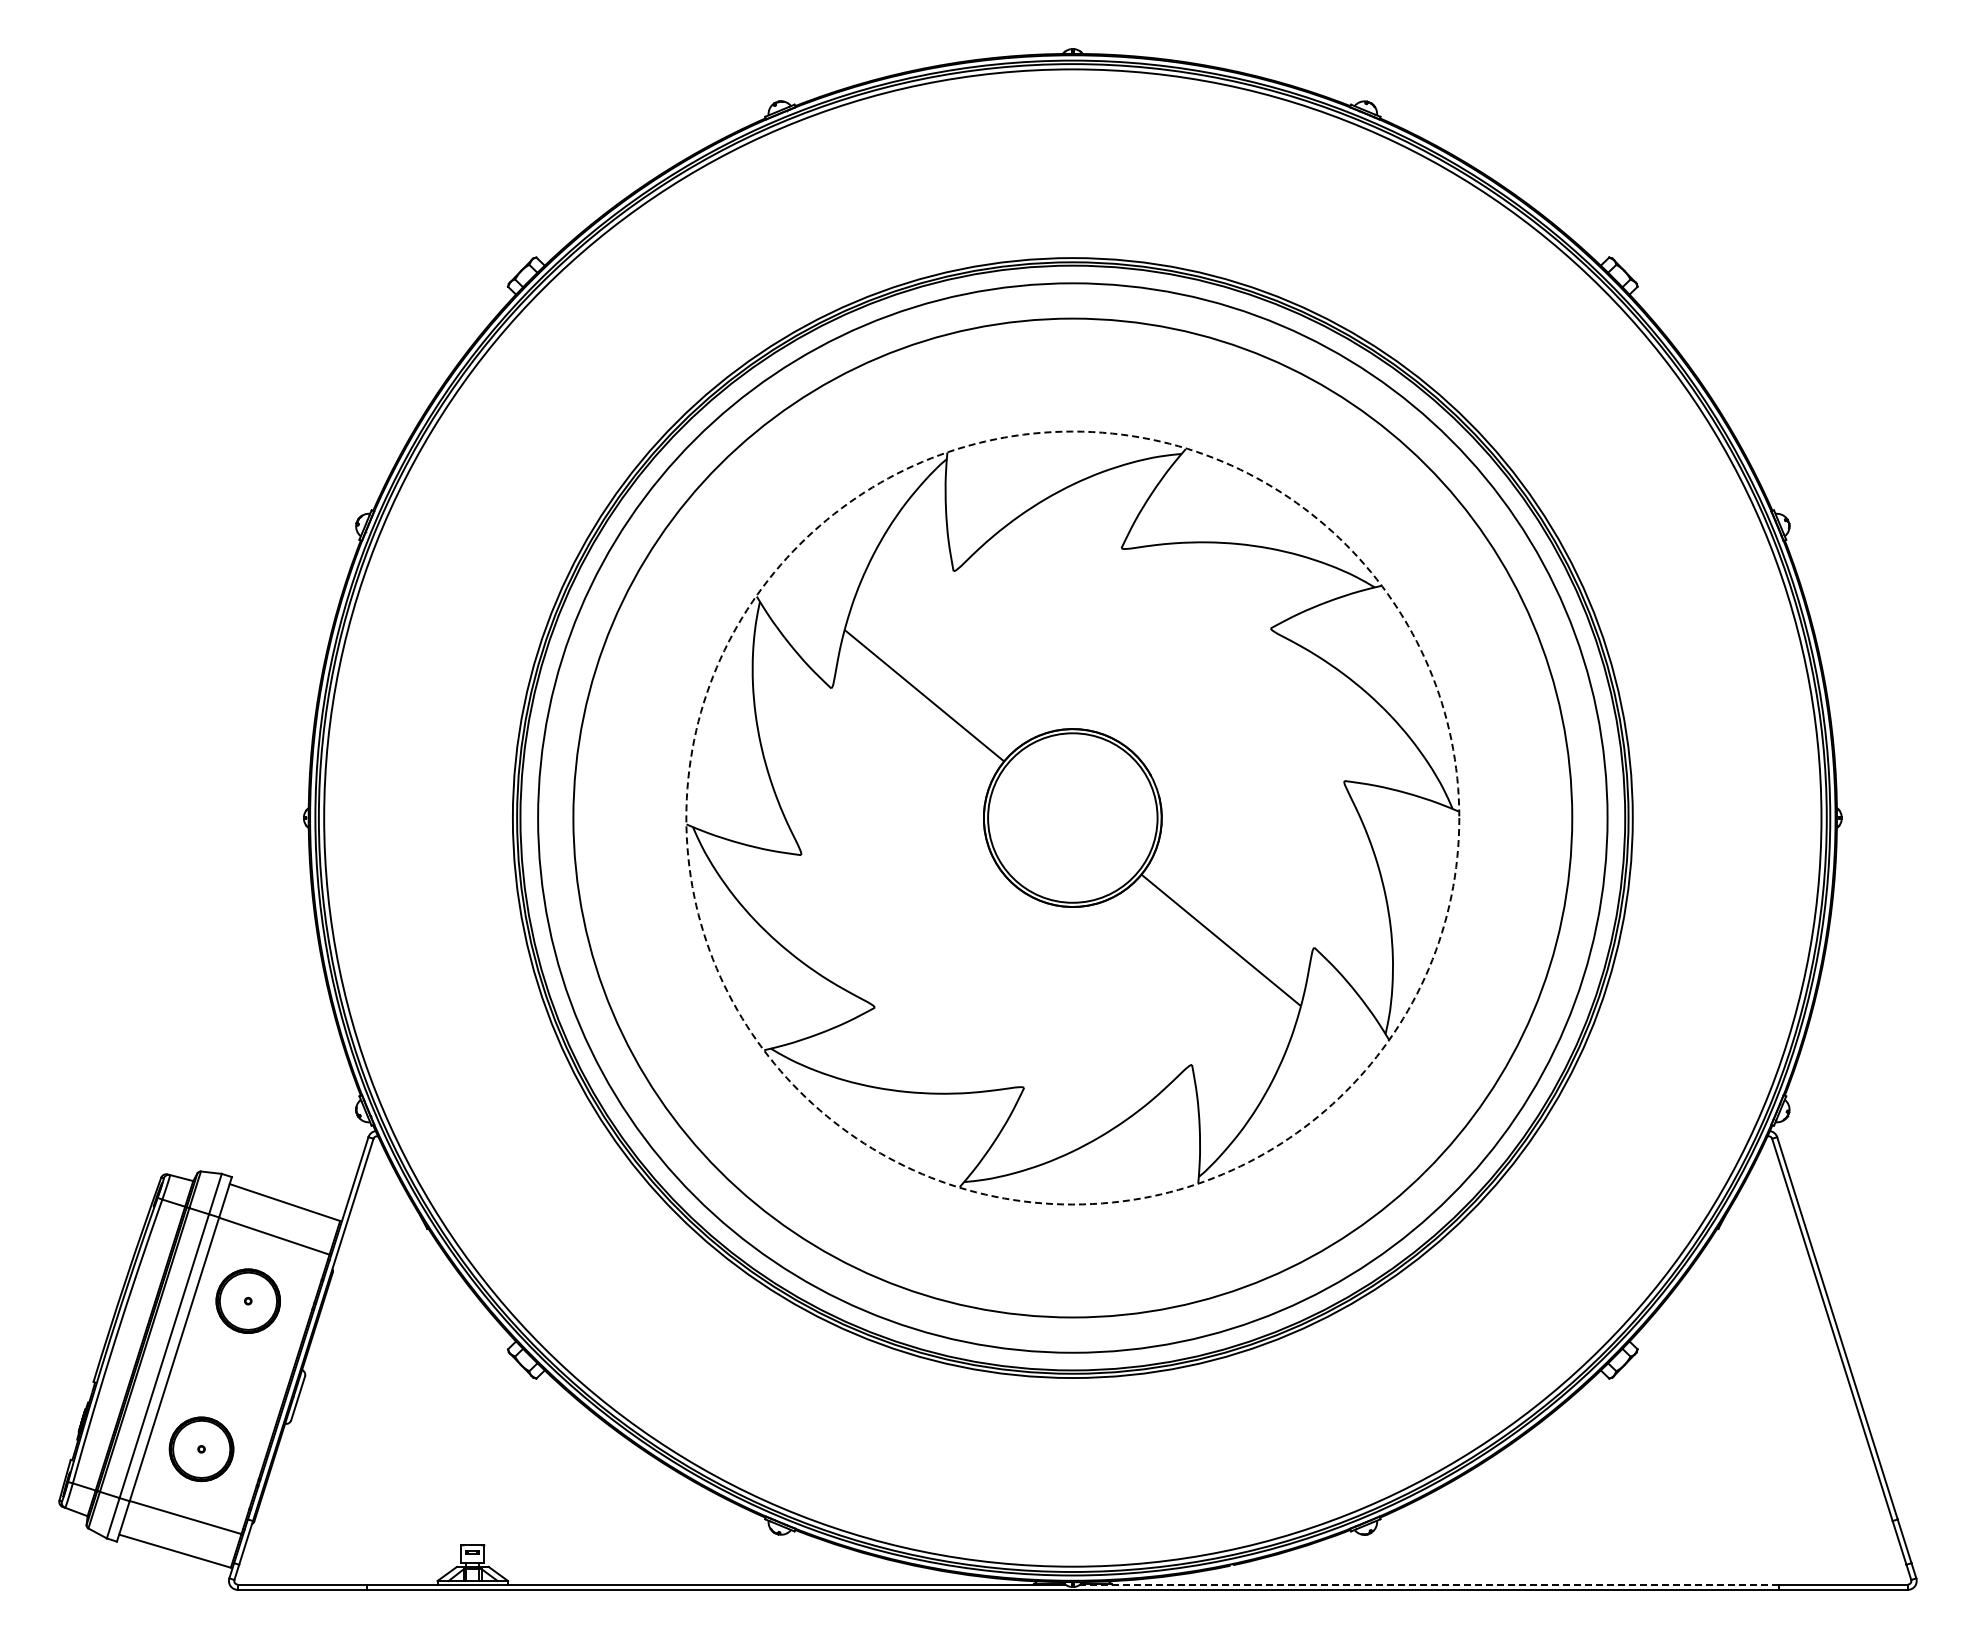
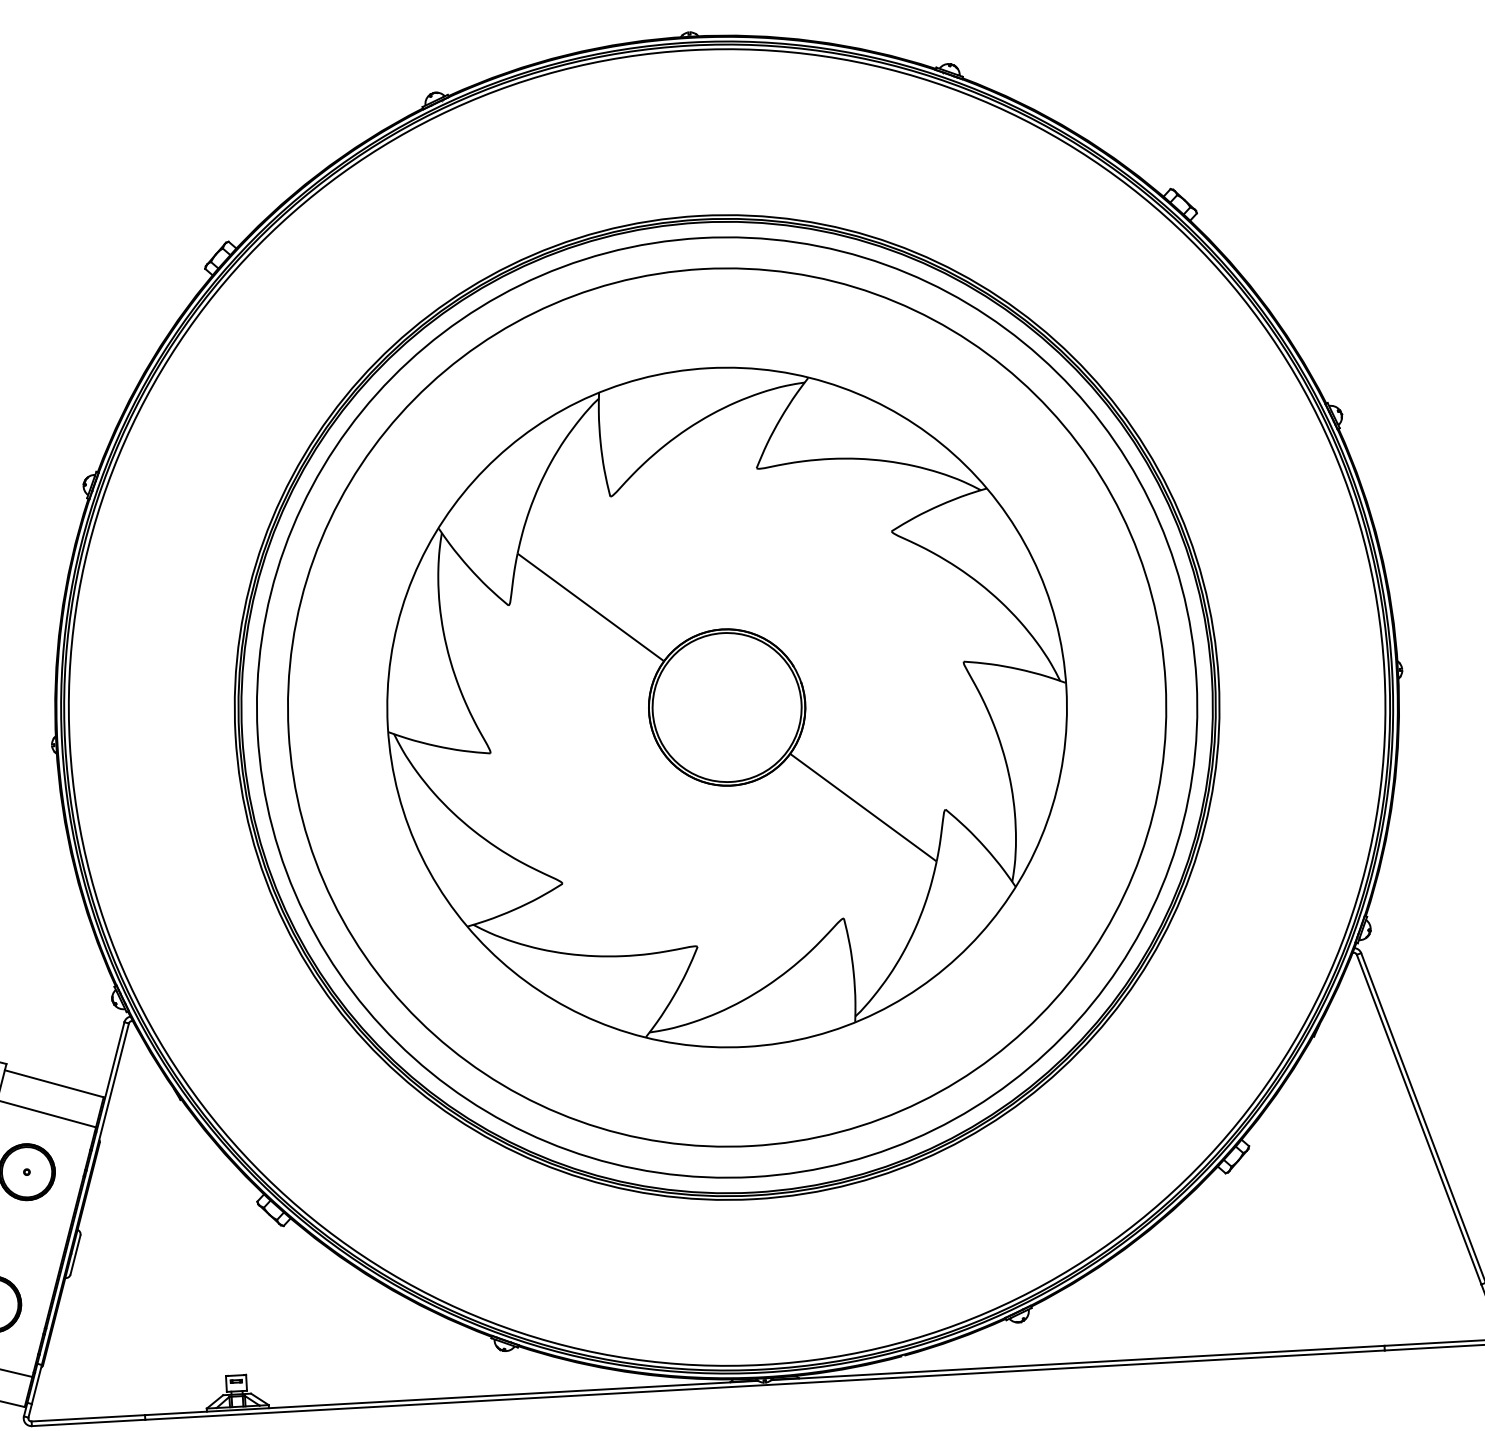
circle: (1072, 817) -> (726, 707), dashed -> solid
line: (1429, 1584) -> (1077, 1362), dashed -> solid

